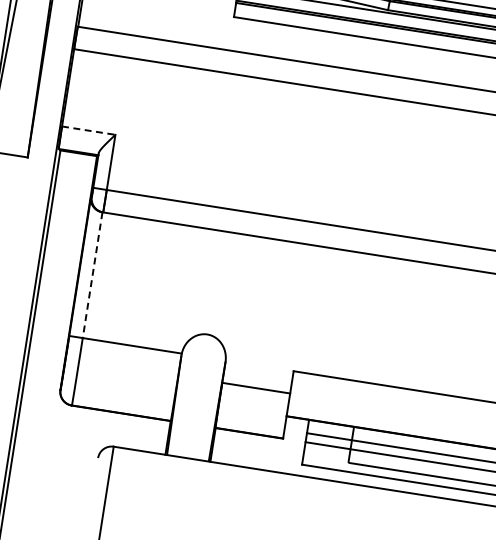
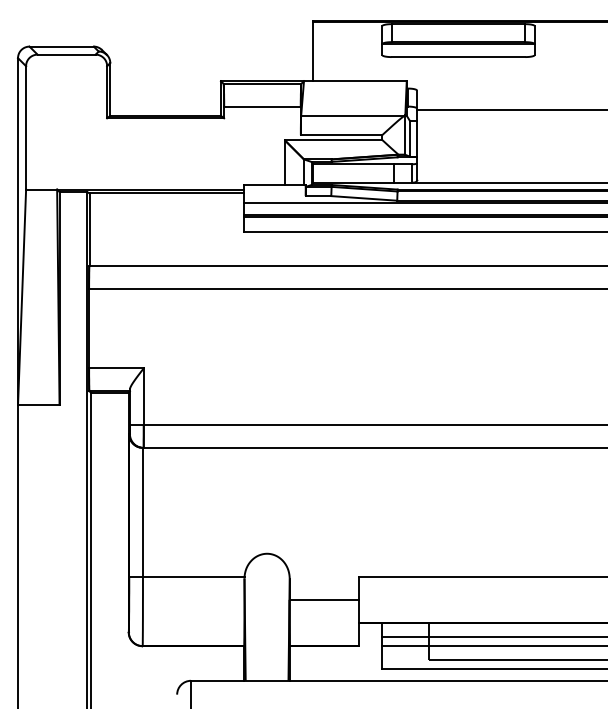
line: (88, 130) -> (116, 368), dashed -> solid
line: (92, 275) -> (142, 512), dashed -> solid

